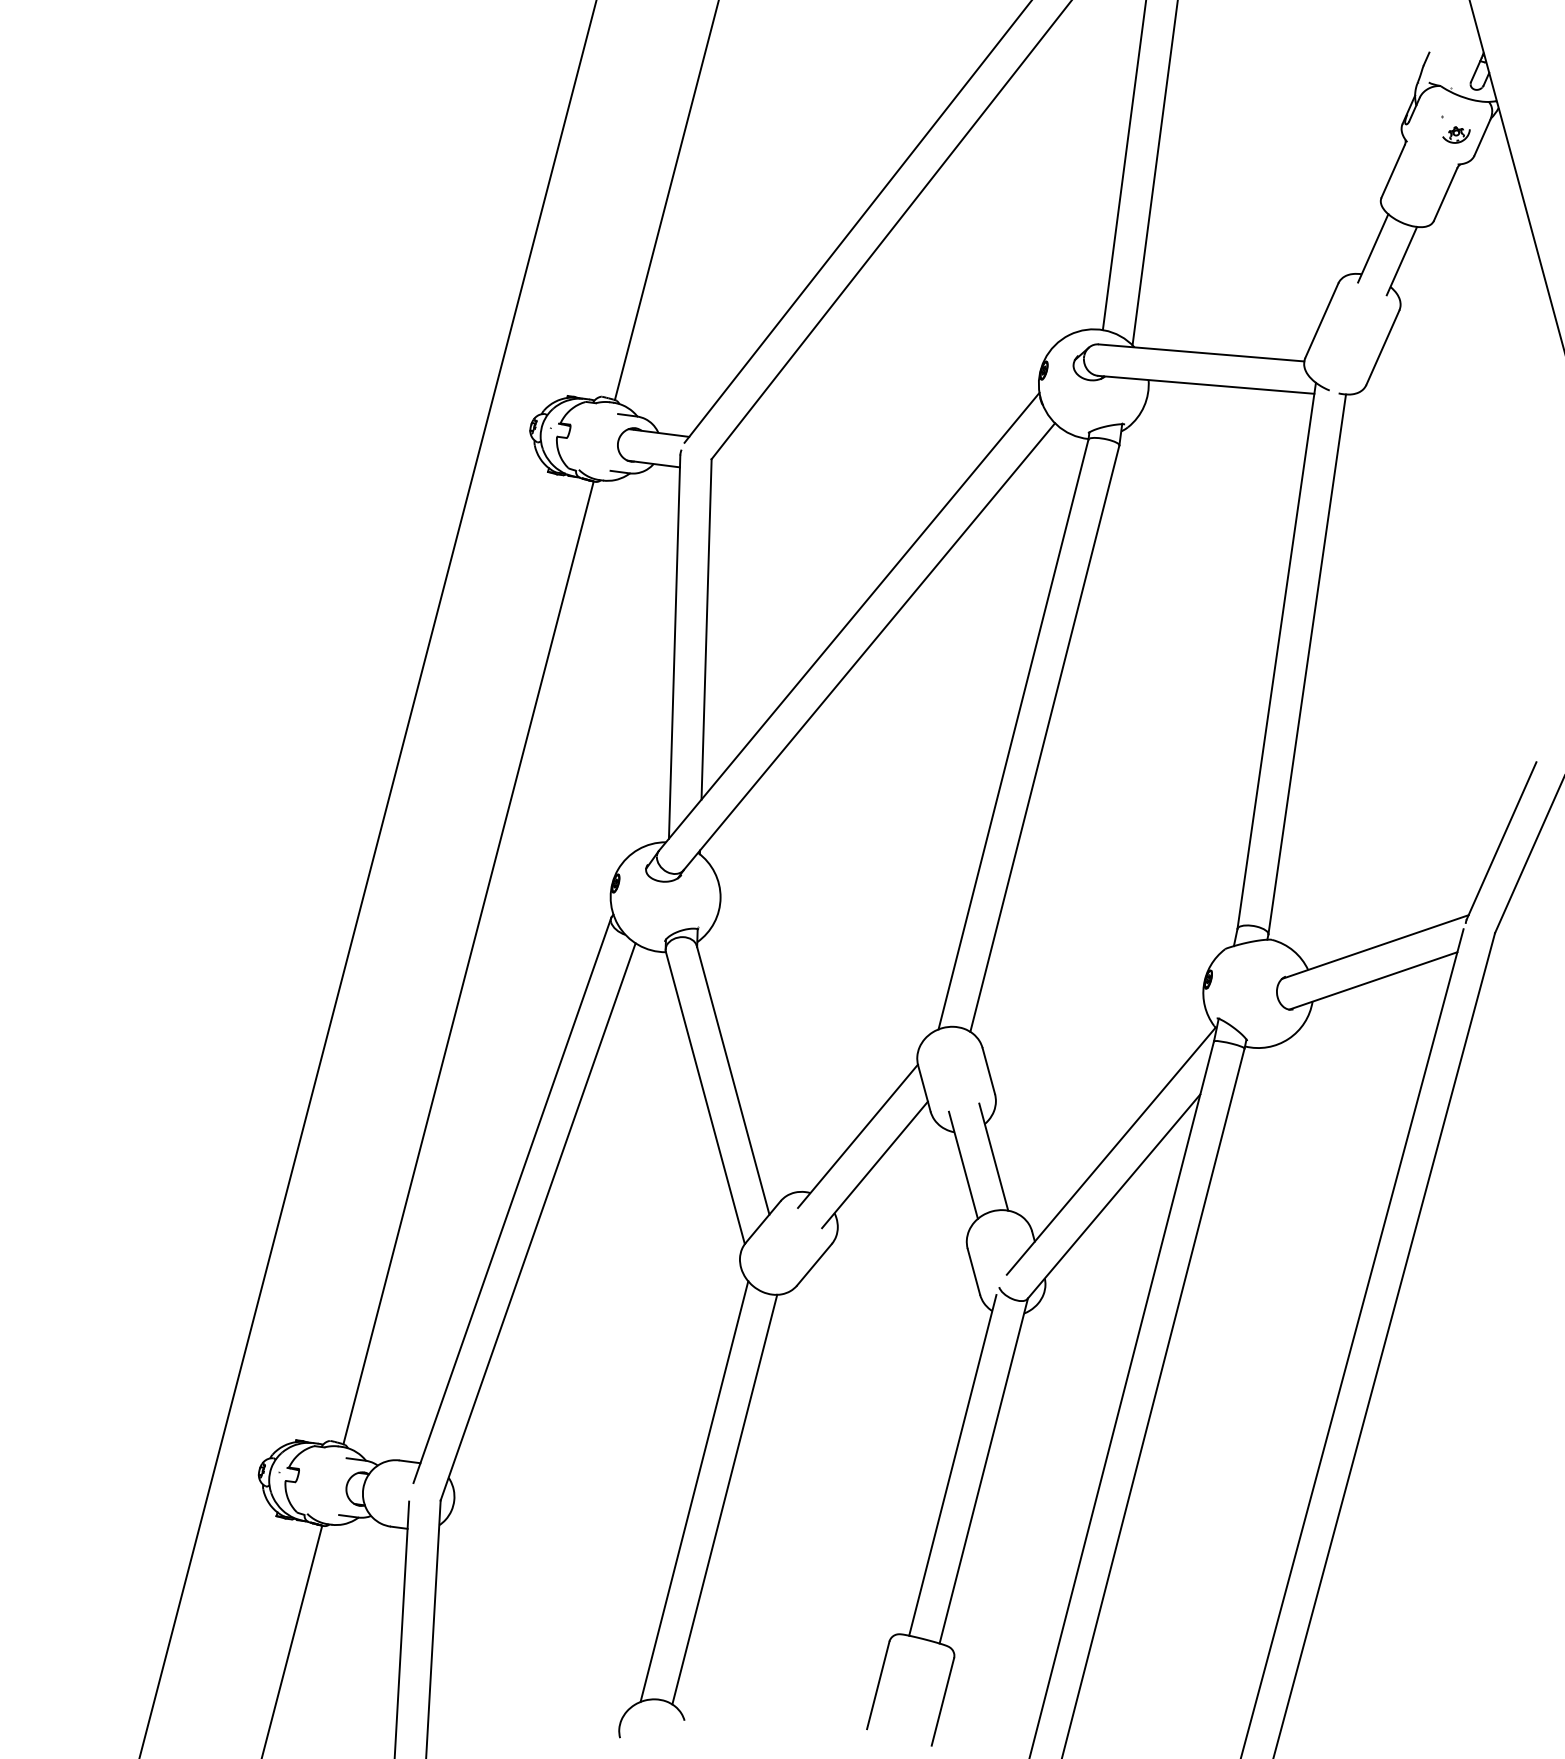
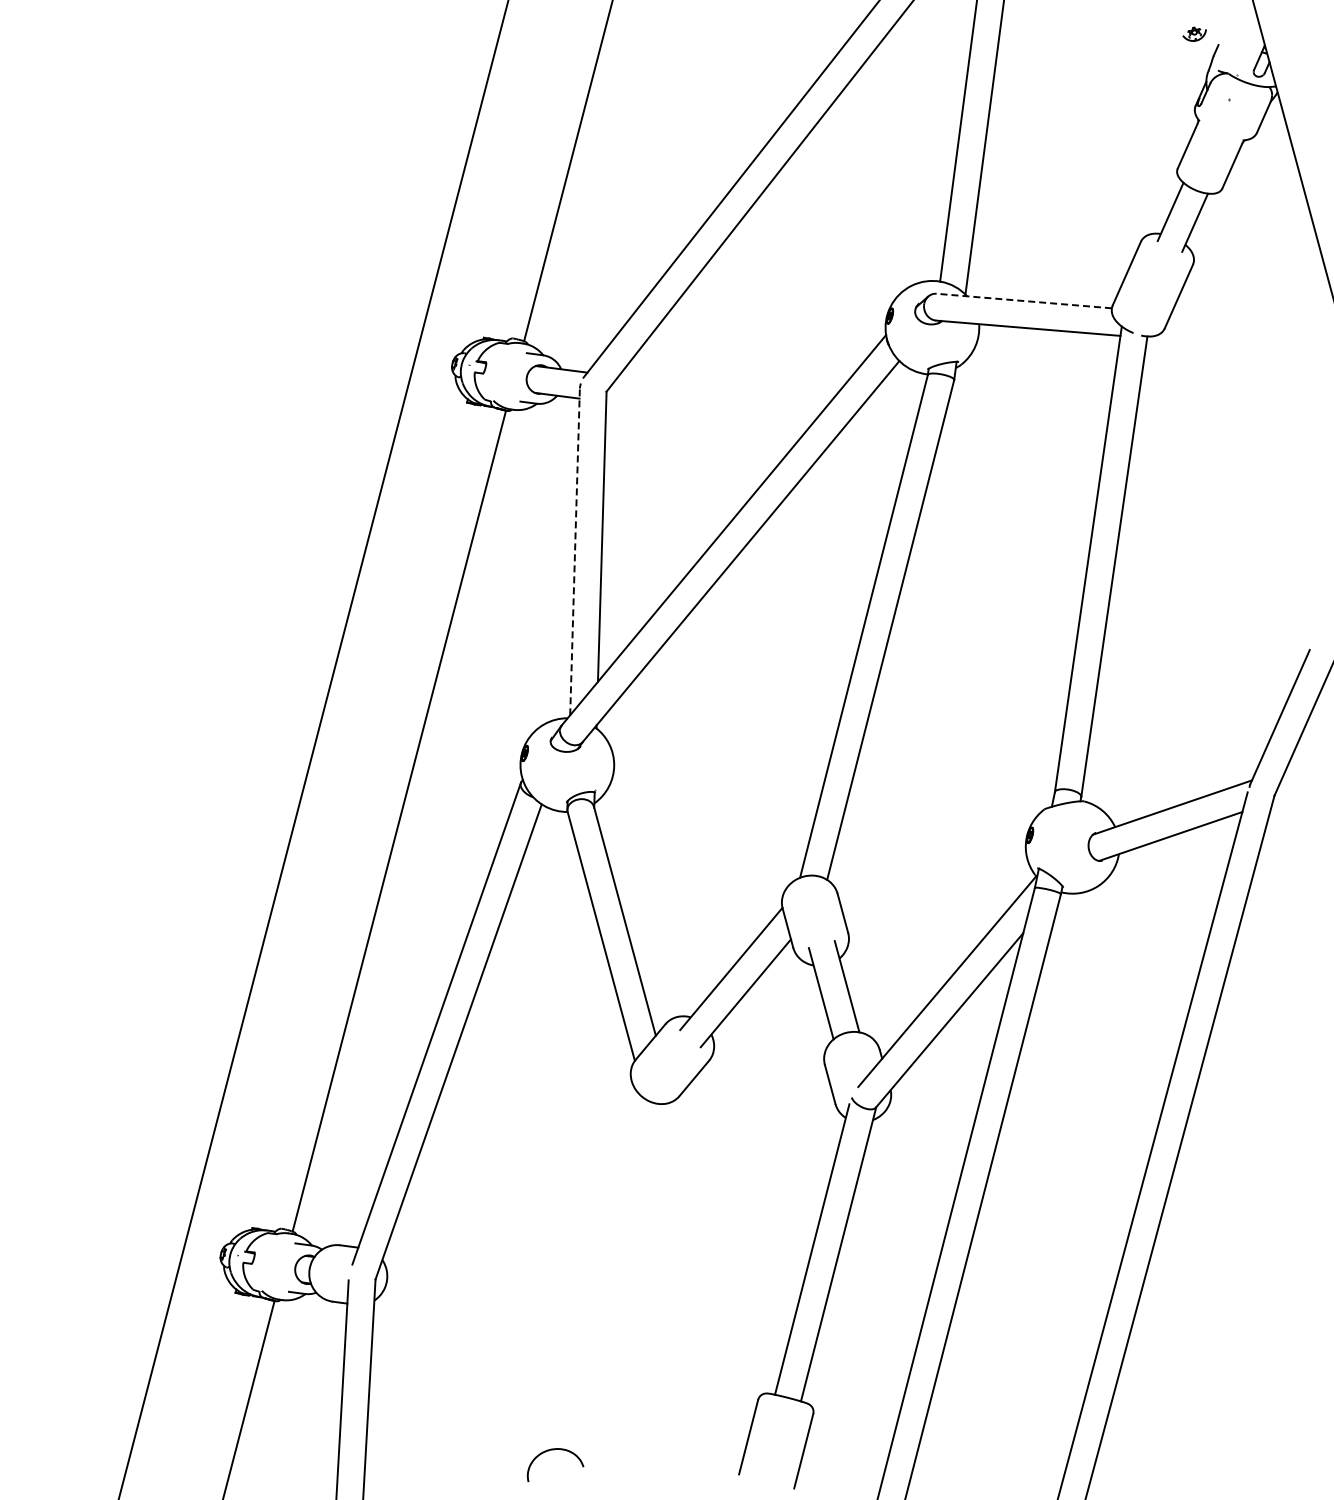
part: (1456, 134) -> (1194, 33), moved
line: (1201, 353) -> (1024, 301), solid -> dashed
line: (675, 646) -> (575, 551), solid -> dashed
line: (693, 1491) -> (591, 1271), removed
line: (724, 1499) -> (617, 1278), removed

